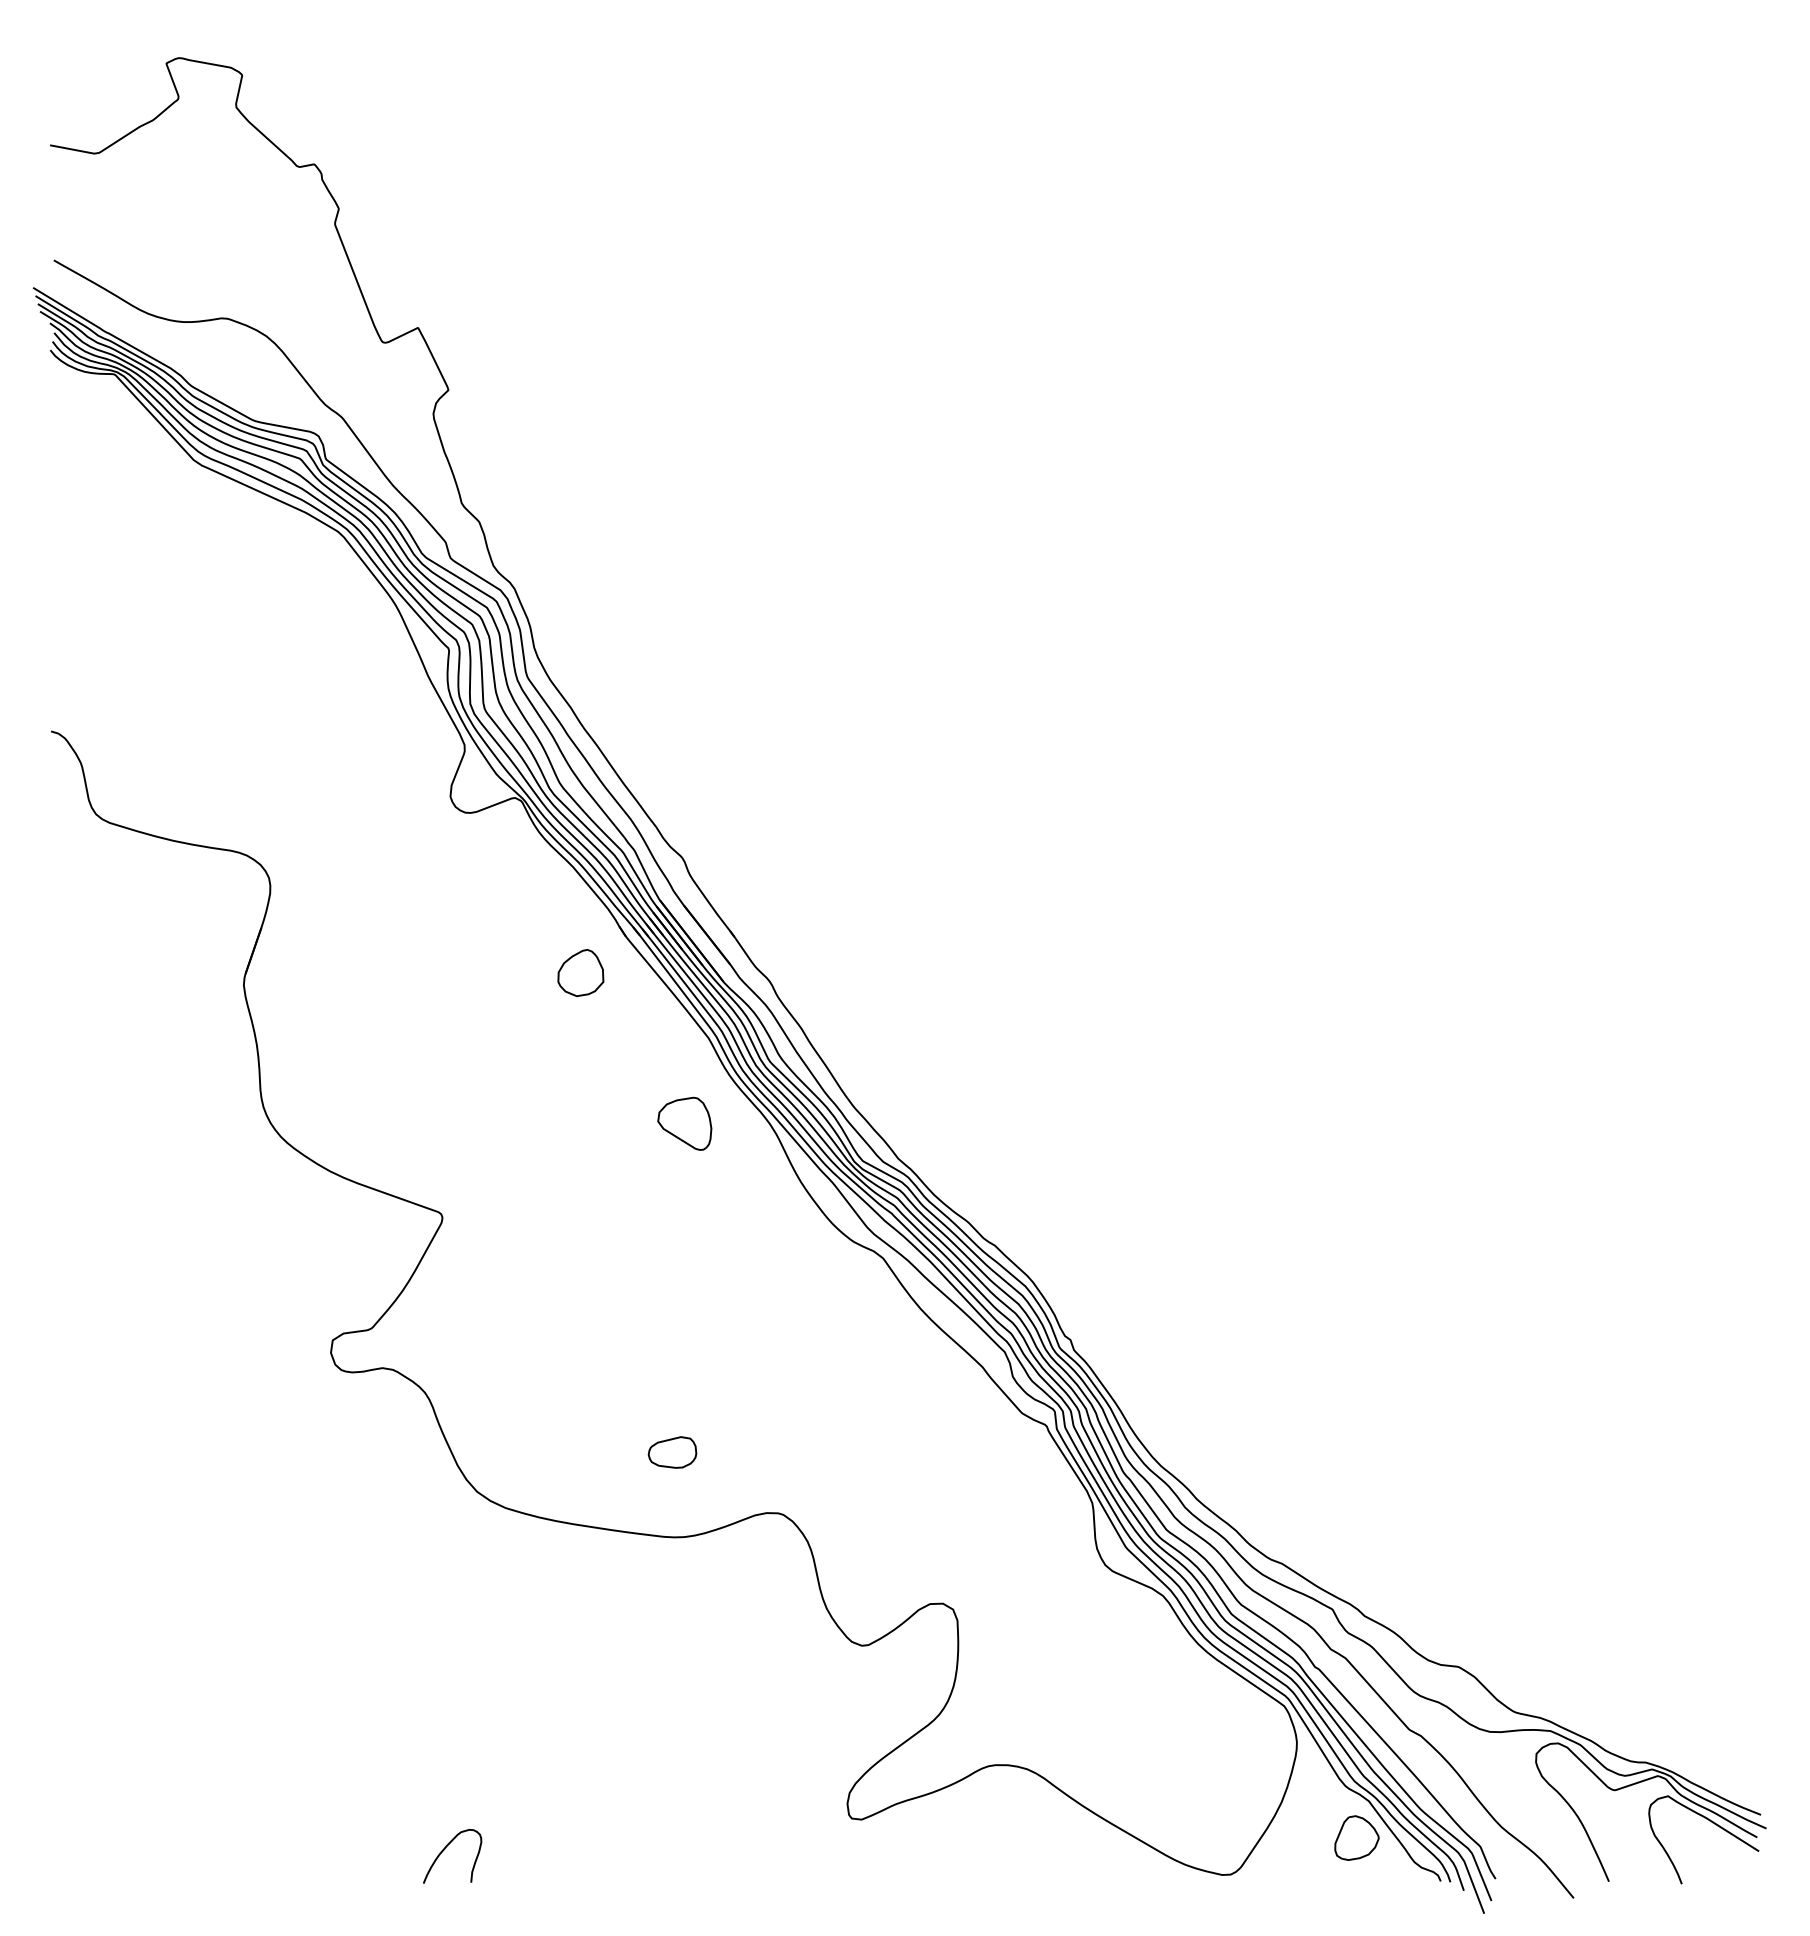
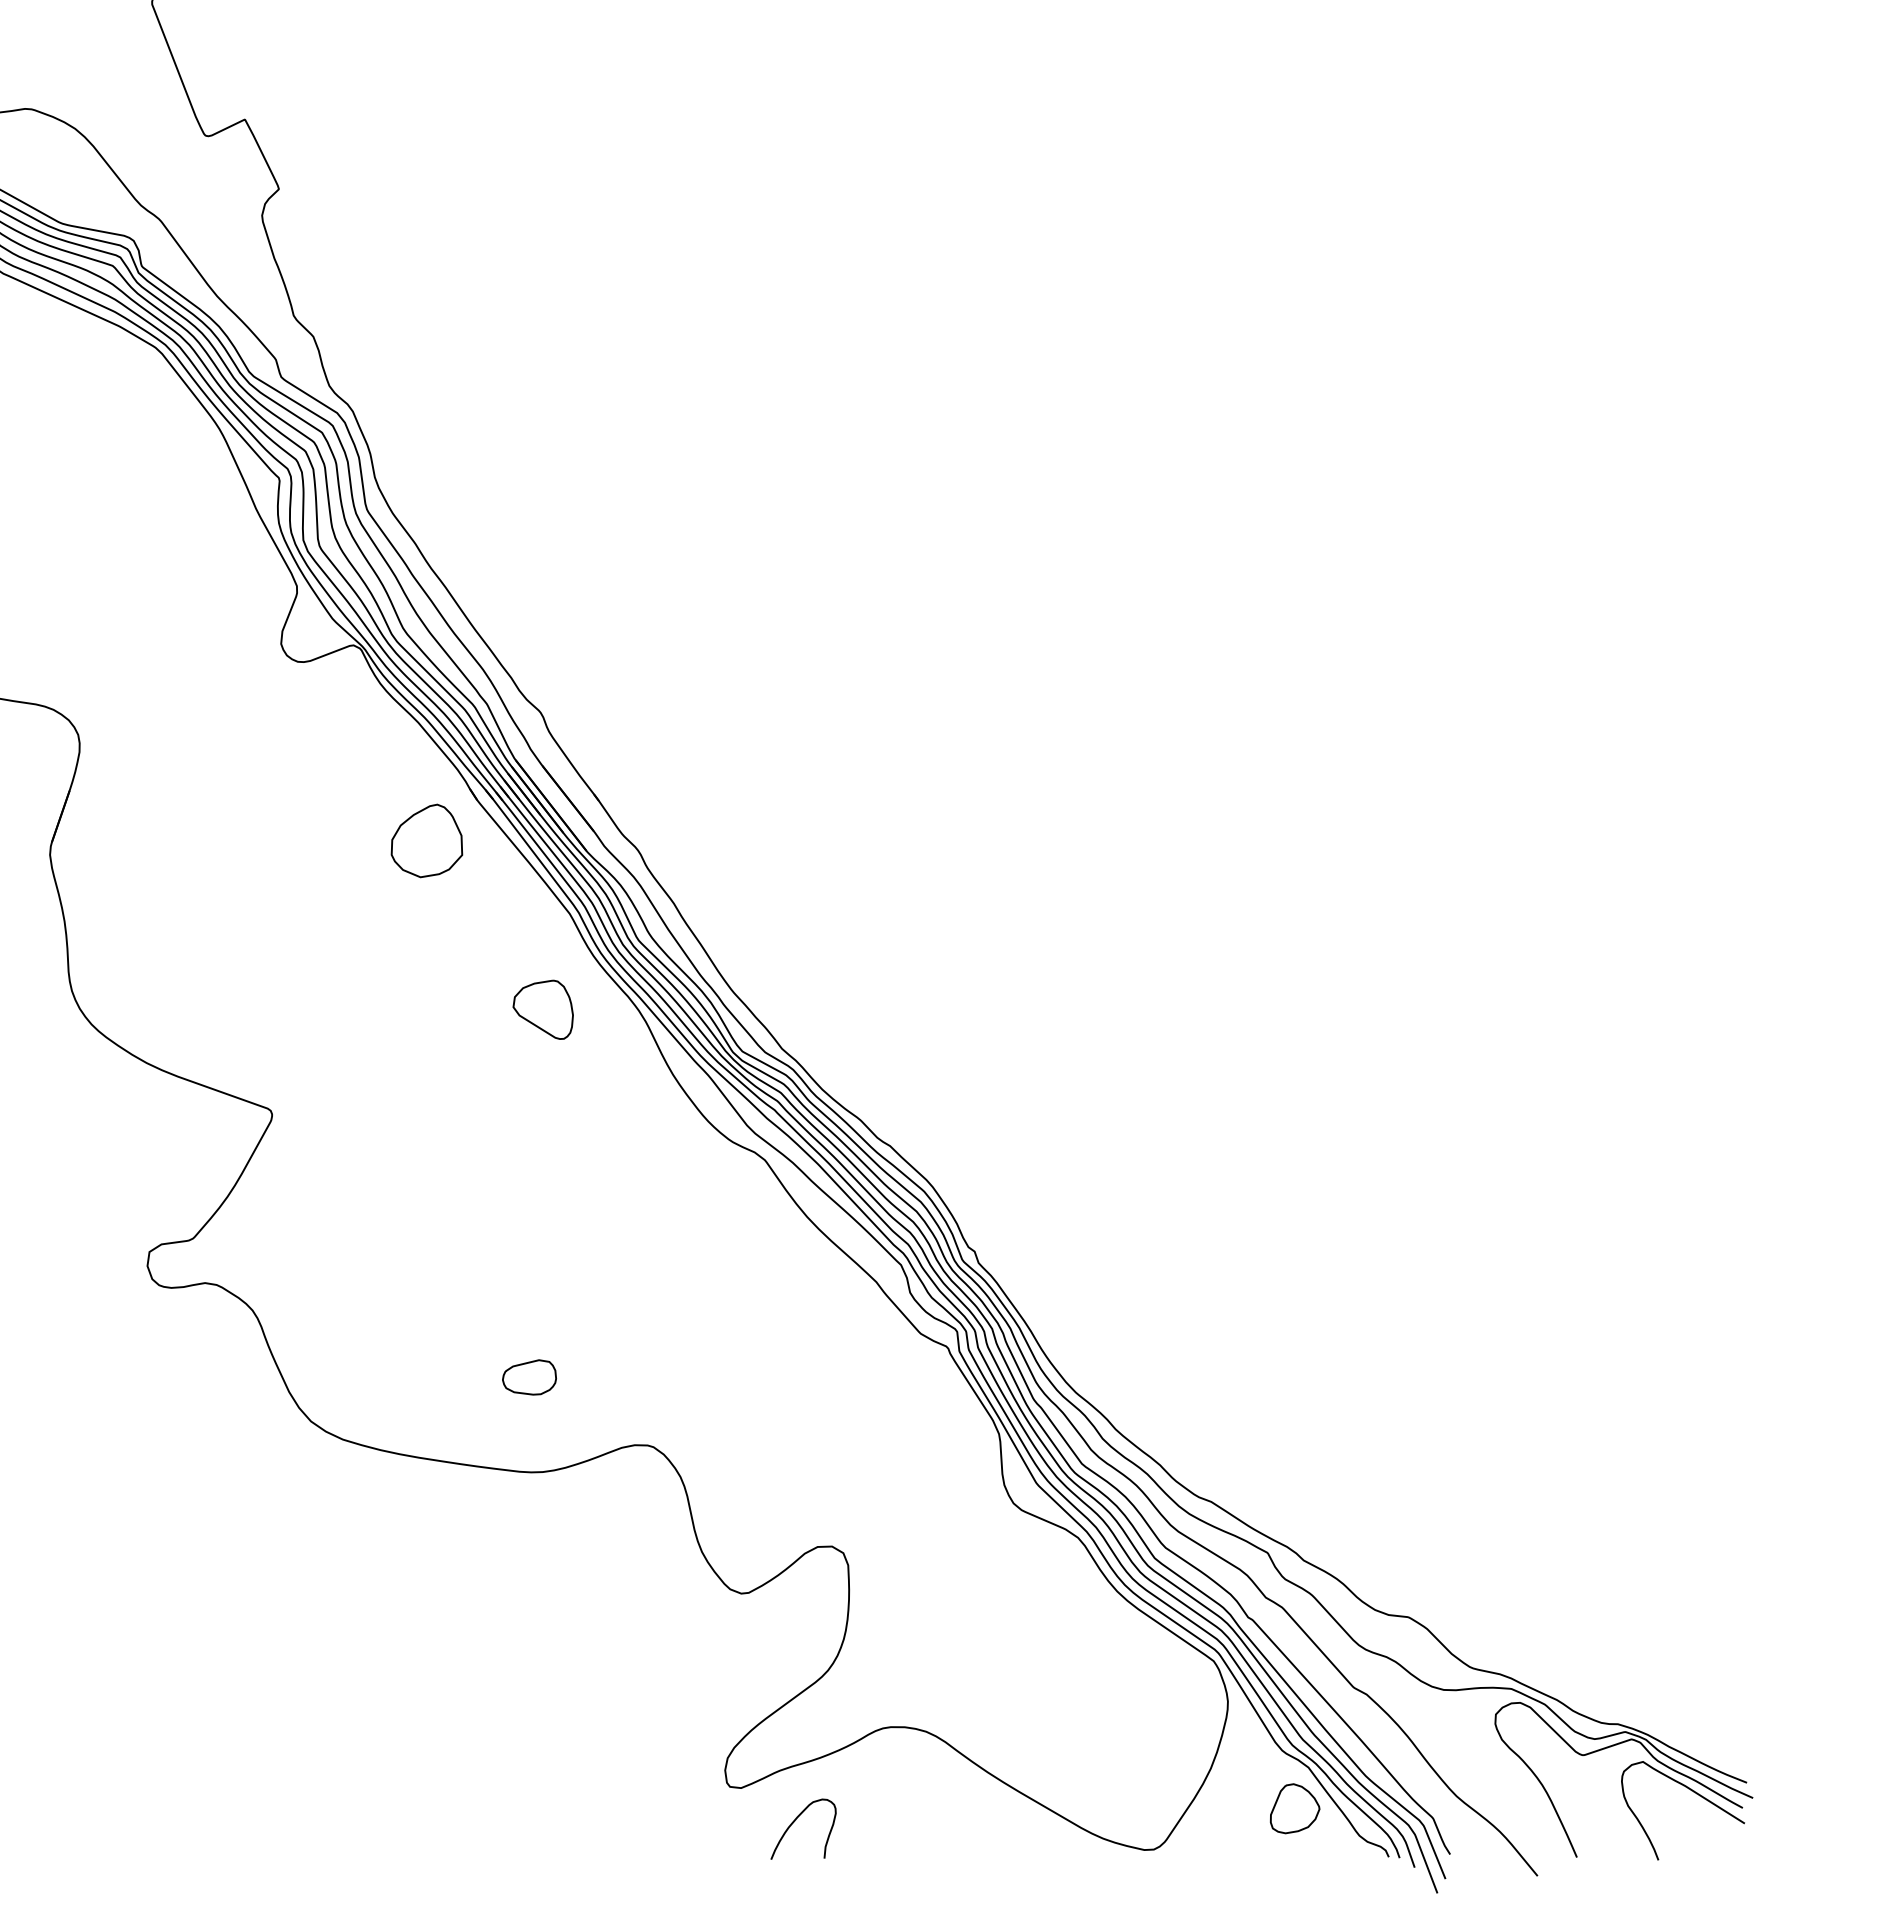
part: (580, 973) -> (426, 841), size x1.4
curve: (445, 1849) -> (795, 1821), moved

